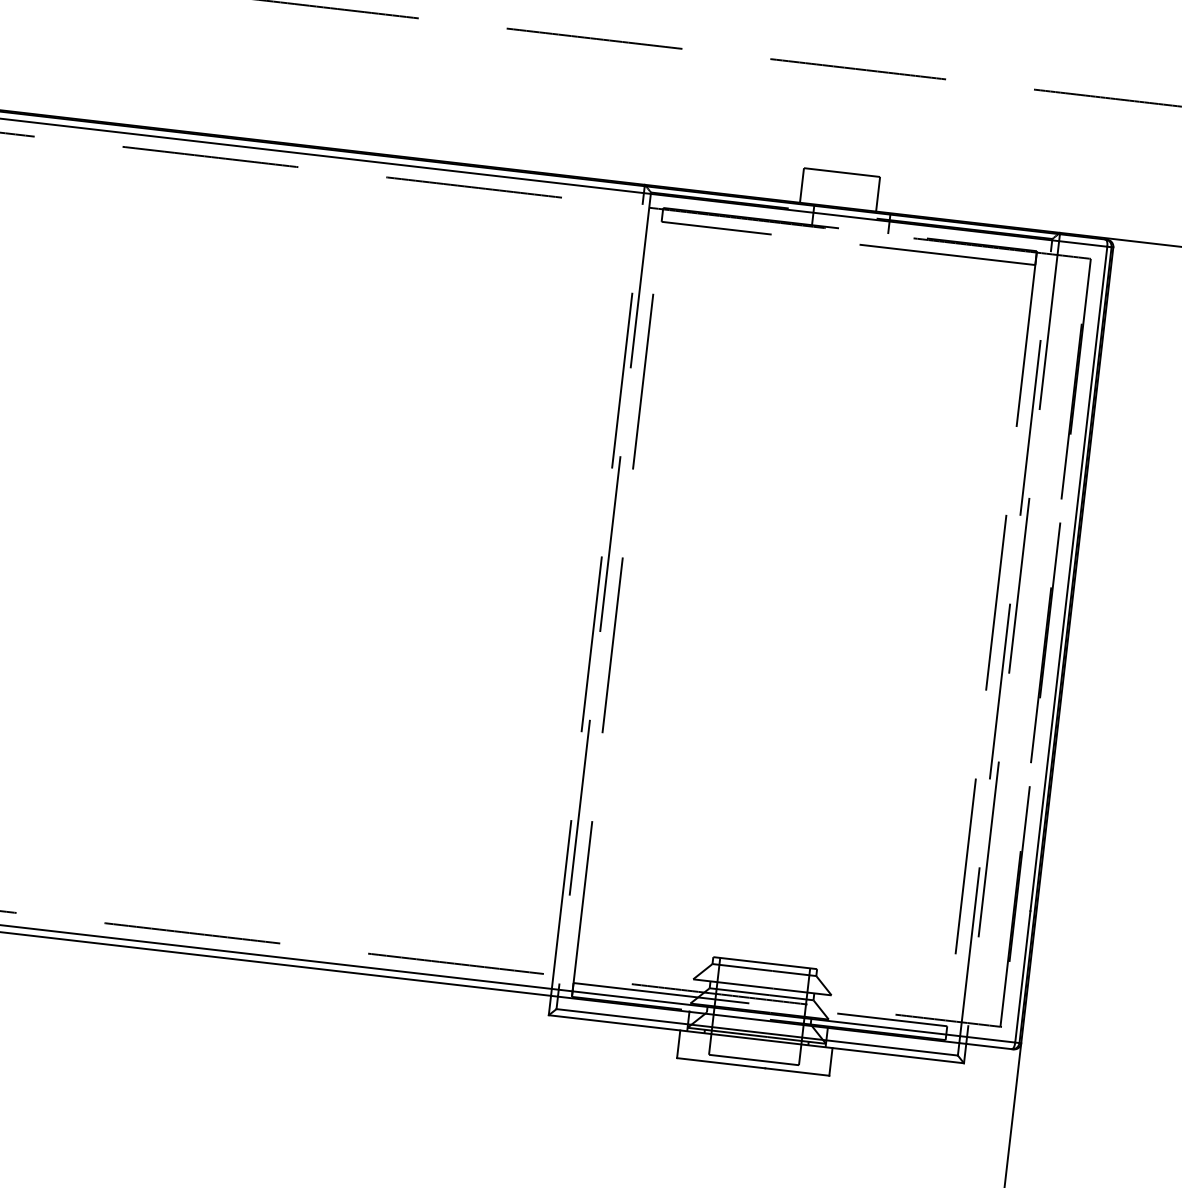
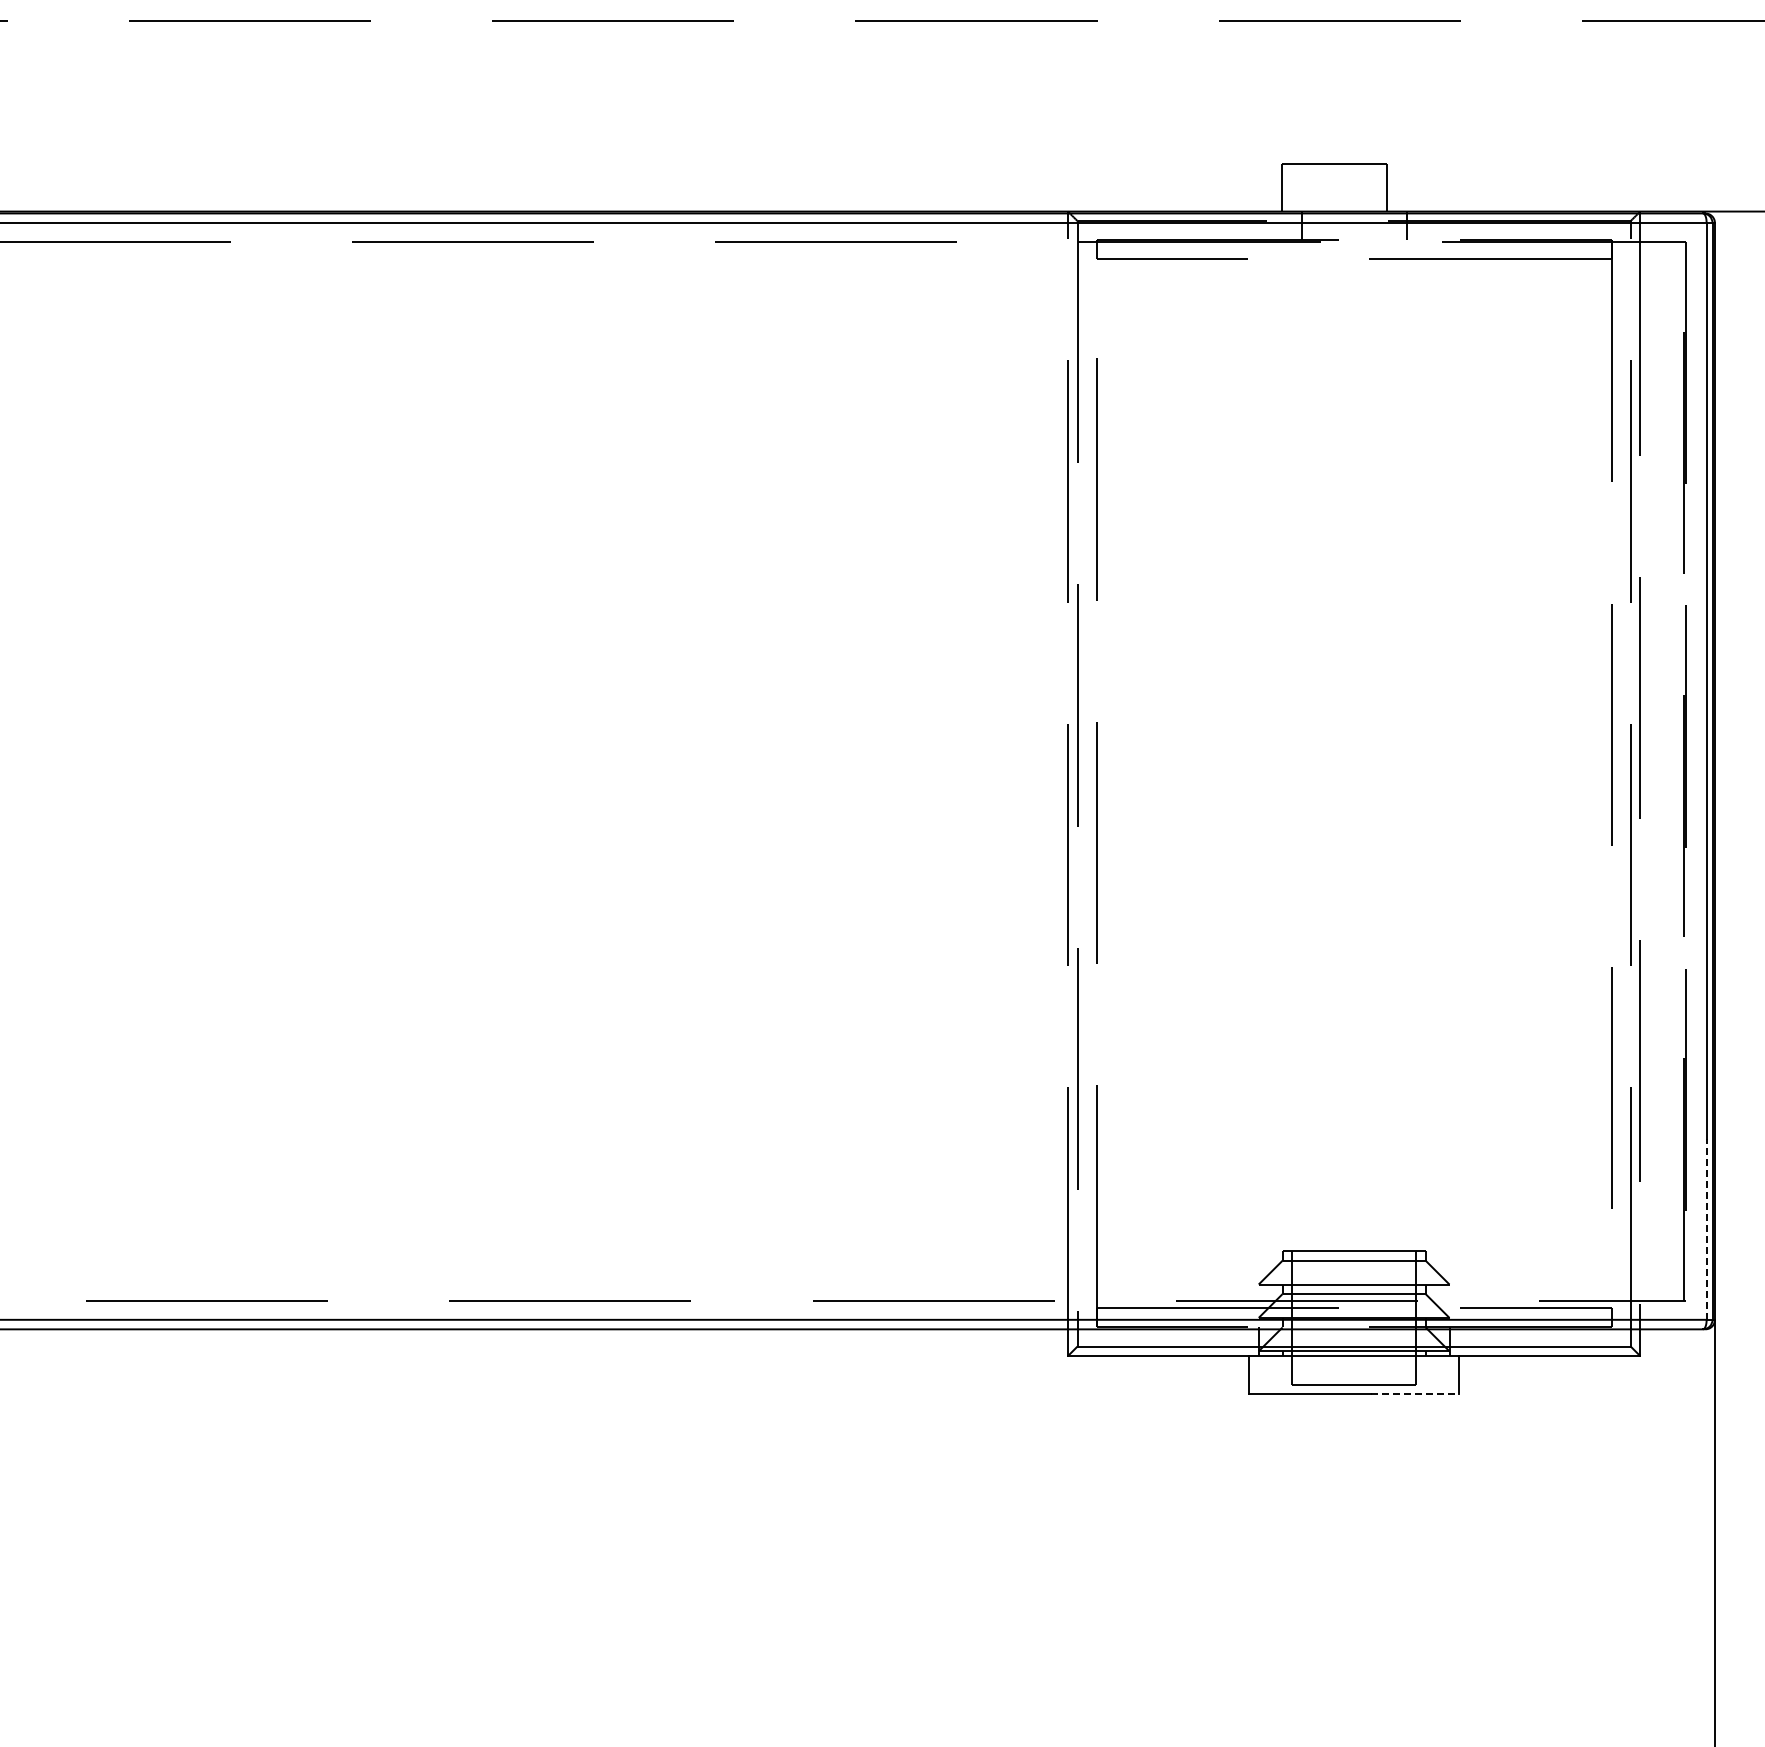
line: (1022, 977) -> (1706, 1229), solid -> dashed
line: (797, 1072) -> (1415, 1394), solid -> dashed

